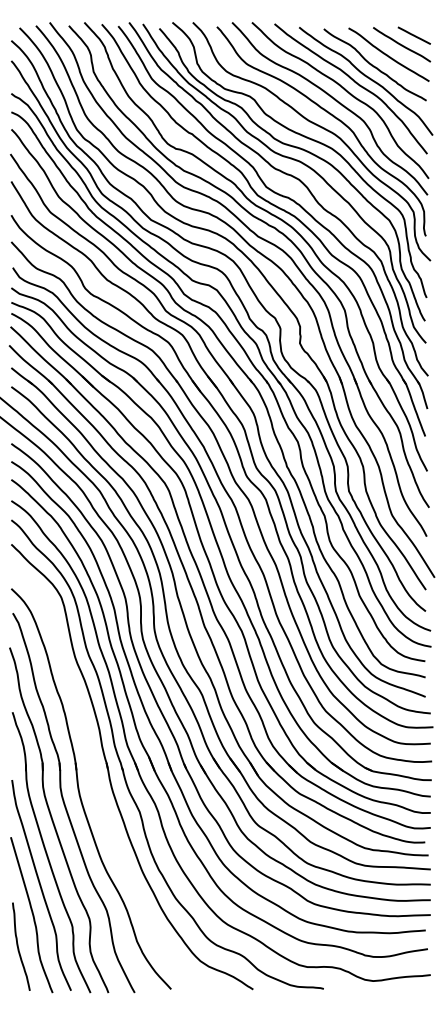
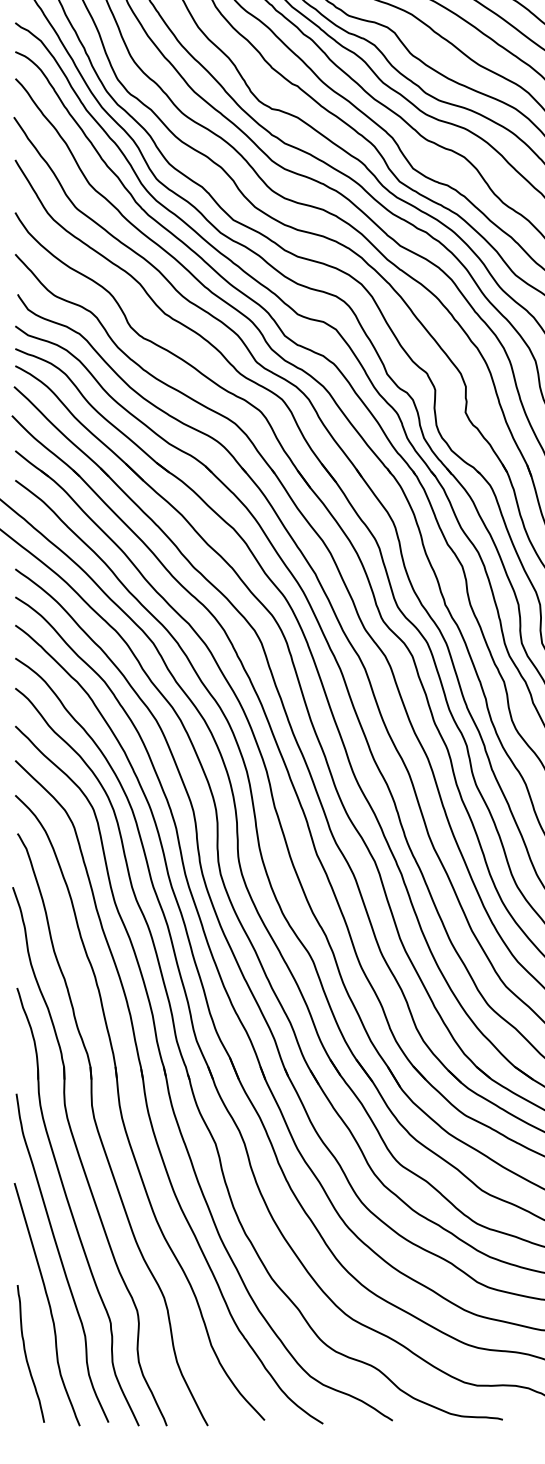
part: (96, 784) -> (148, 1100), added

